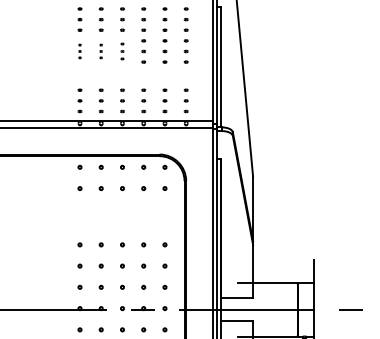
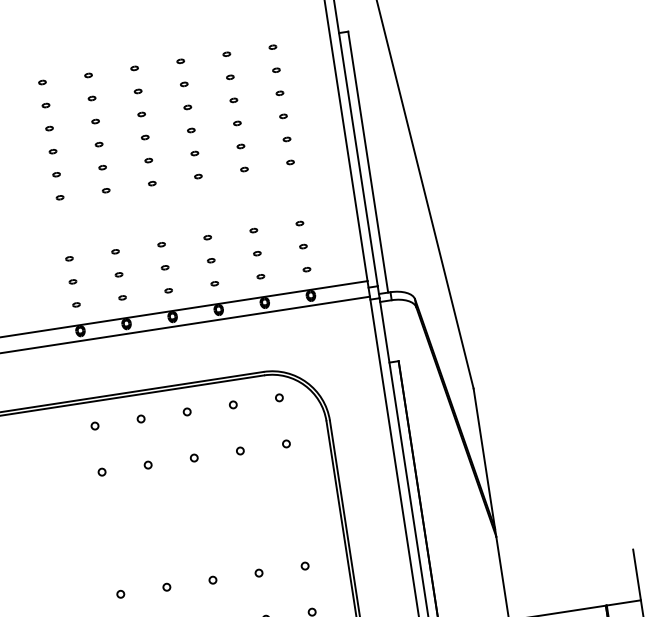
part: (79, 51) -> (55, 174), size x1.67
part: (100, 51) -> (101, 167), size x1.67
part: (122, 51) -> (148, 160), size x1.43

